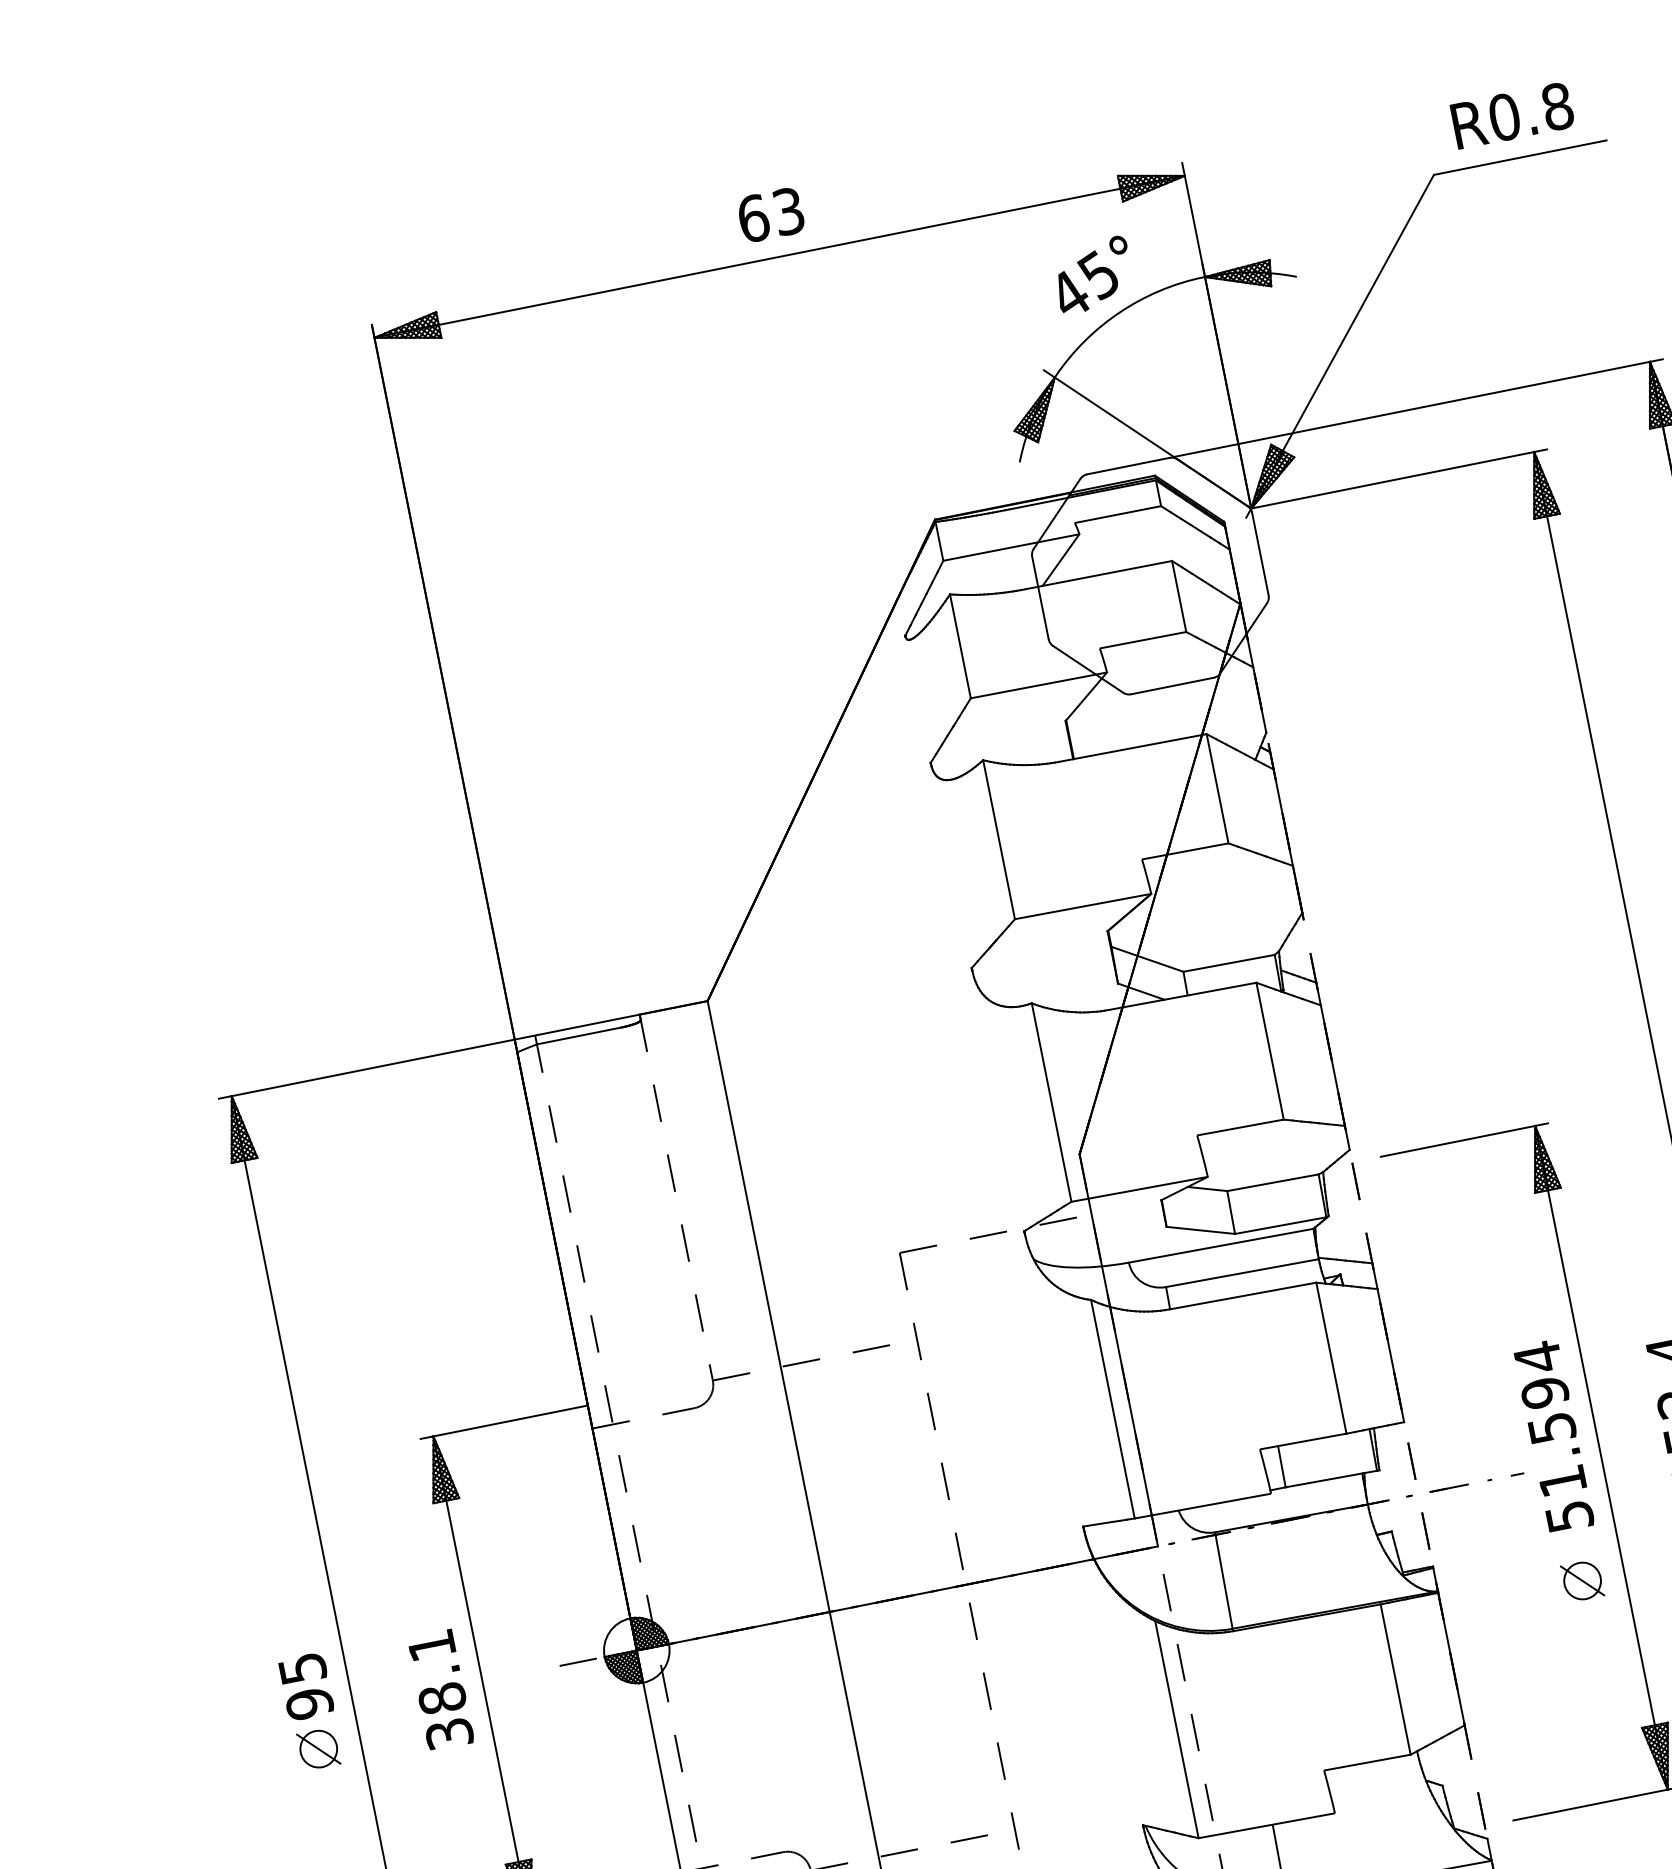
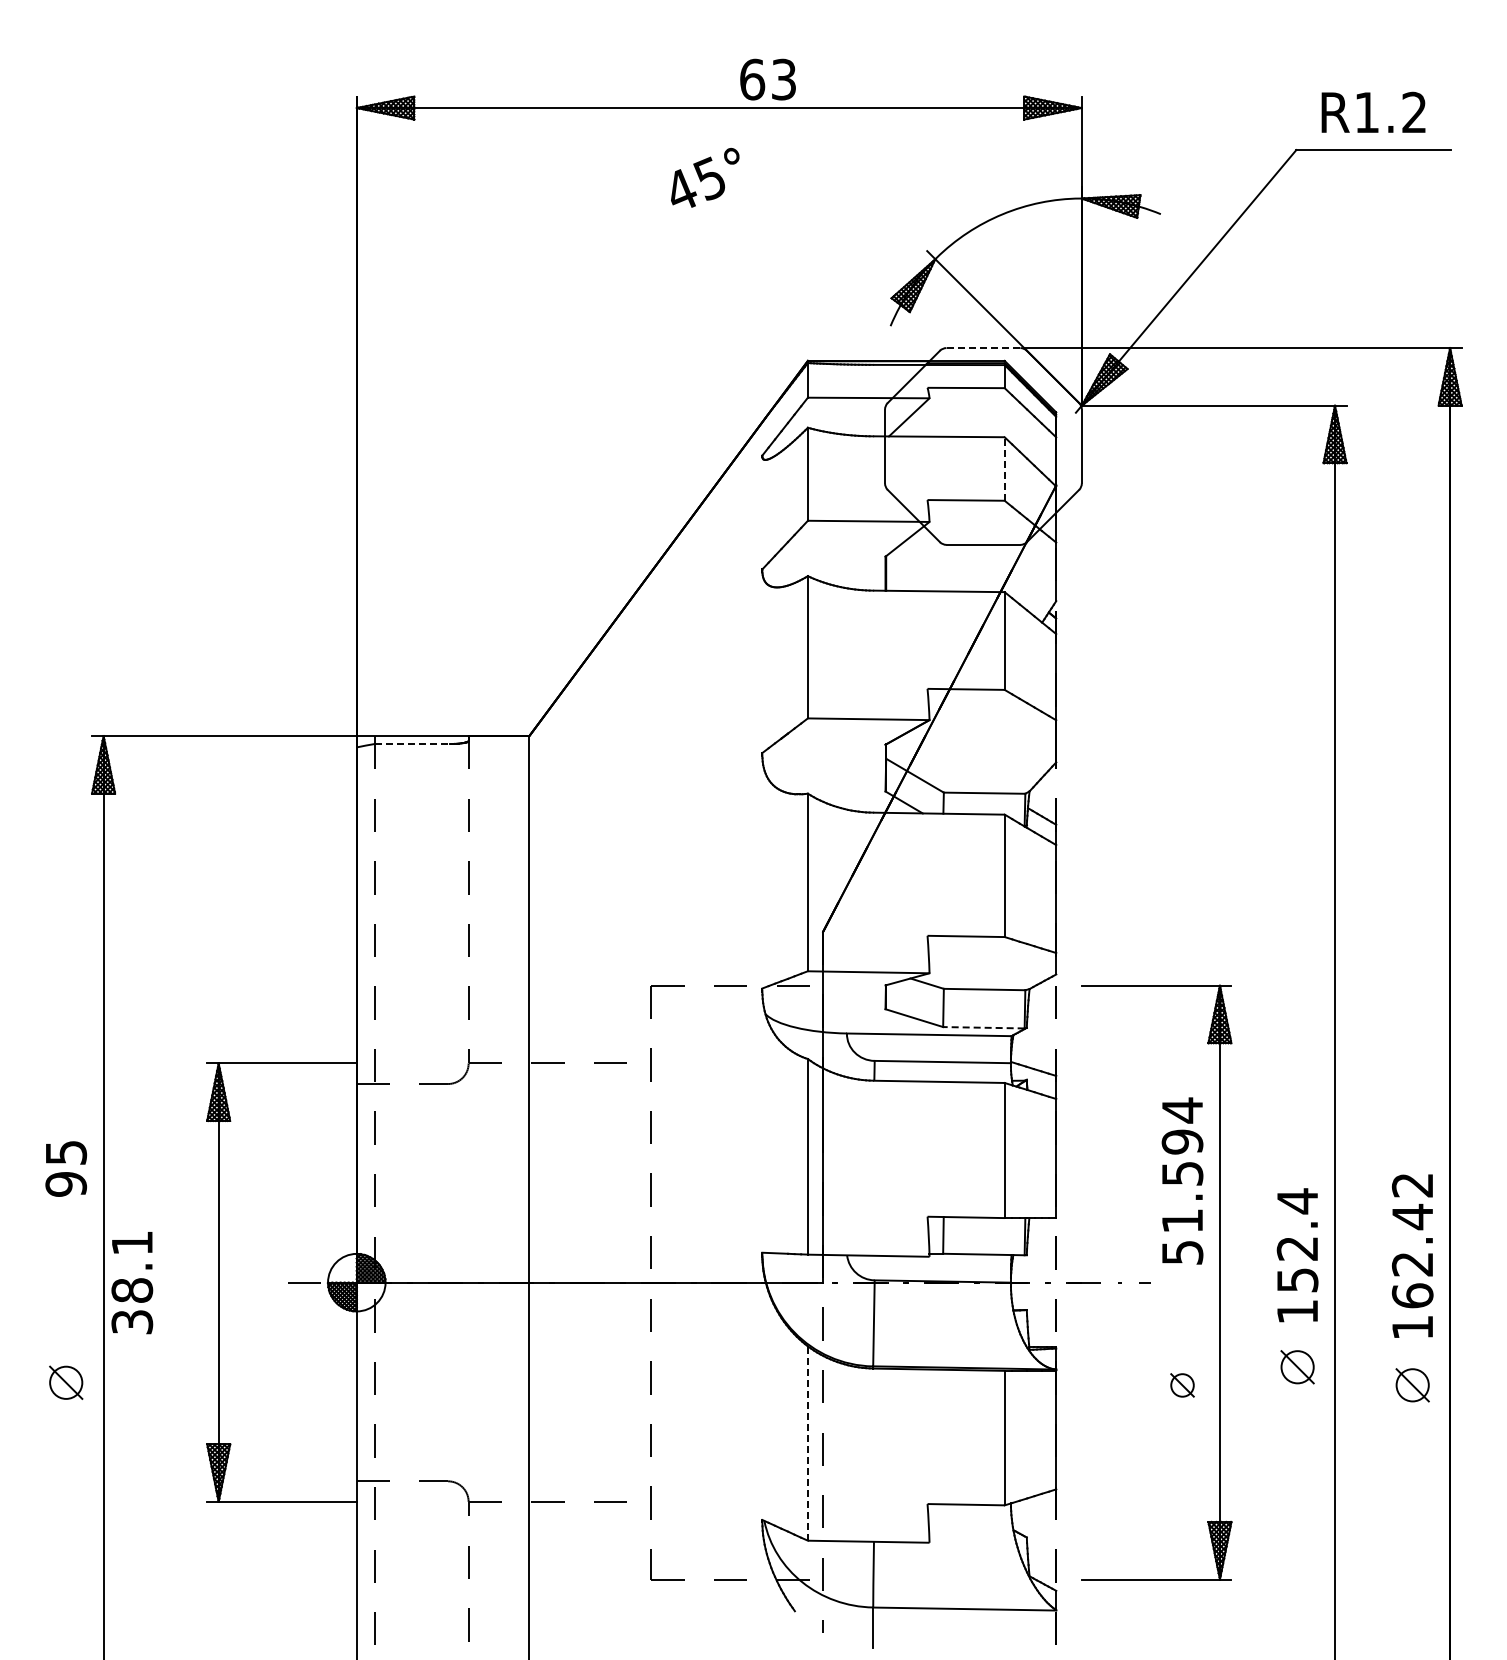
text: (1530, 111) -> (1390, 112), R0.8 -> R1.2
text: (770, 215) -> (767, 79), moved
text: (1093, 274) -> (705, 177), moved
line: (1128, 466) -> (983, 348), solid -> dashed
line: (1179, 597) -> (1004, 469), solid -> dashed
line: (578, 1035) -> (412, 743), solid -> dashed
line: (1280, 1225) -> (983, 1027), solid -> dashed
text: (1553, 1435) -> (1182, 1180), moved
part: (1582, 1581) -> (1182, 1385), size x0.7
text: (306, 1686) -> (66, 1168), moved
text: (441, 1690) -> (132, 1283), moved
line: (1176, 1729) -> (807, 1443), solid -> dashed
part: (319, 1748) -> (66, 1382), moved

